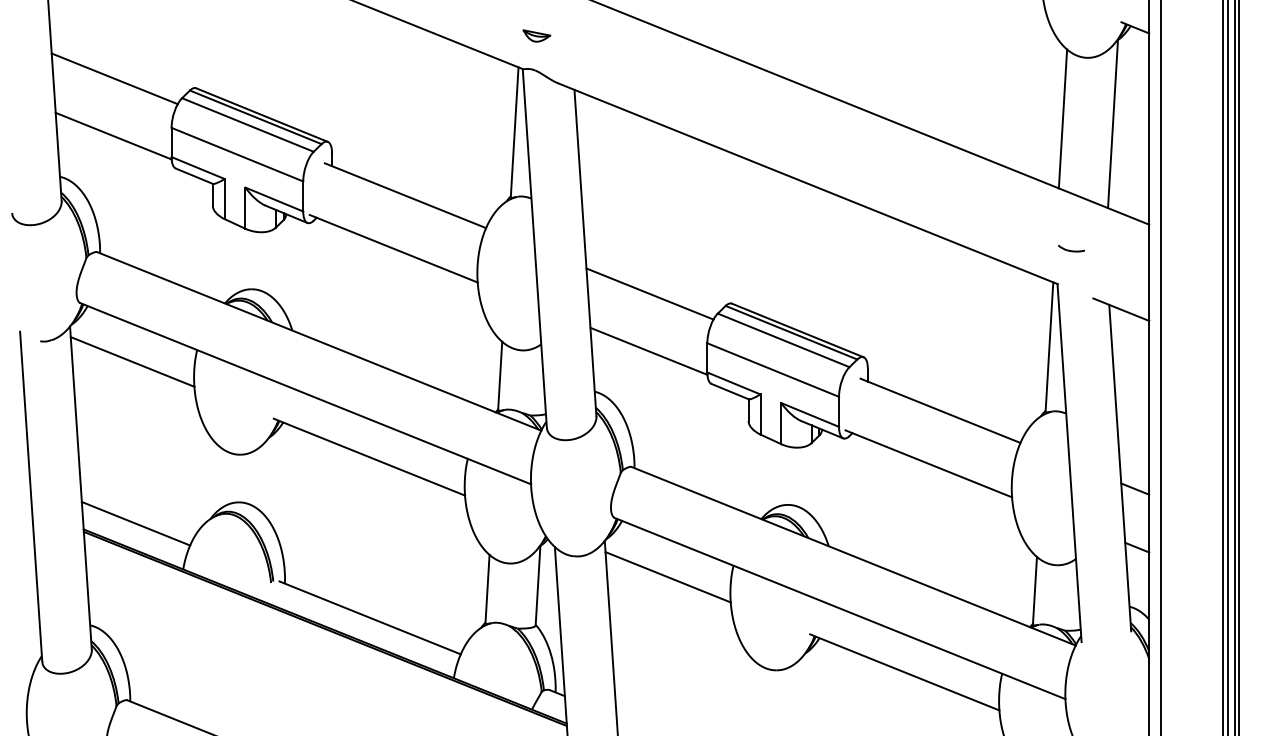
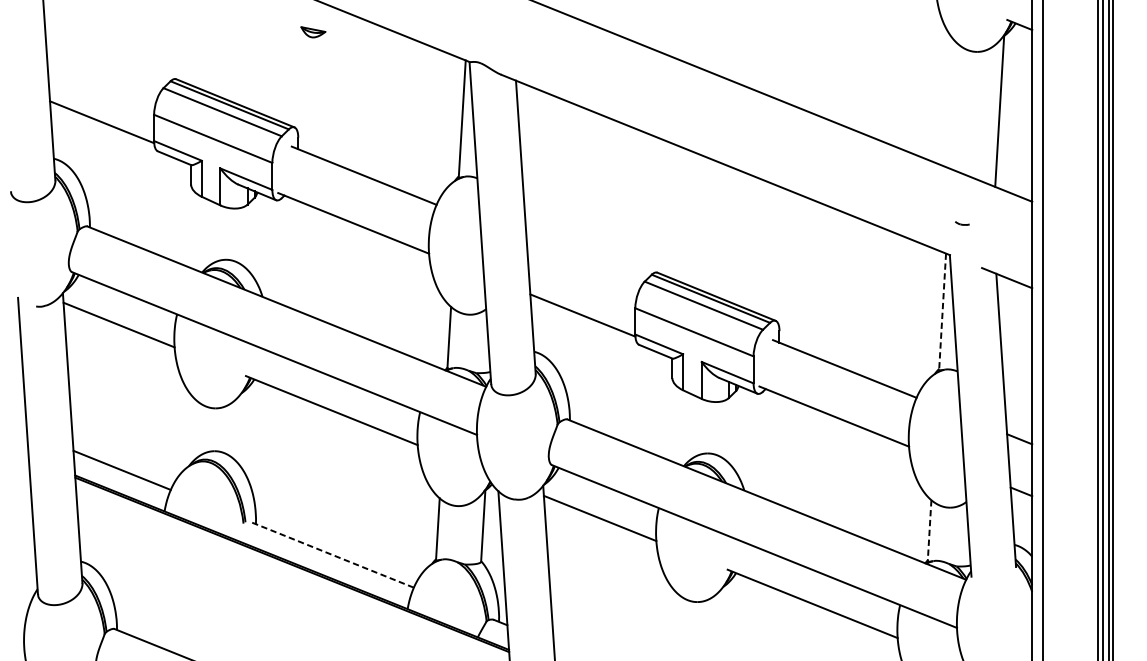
part: (536, 35) -> (313, 31), moved
line: (114, 78) -> (102, 70), removed
line: (1062, 118) -> (954, 106), removed
part: (1071, 248) -> (962, 223), size x0.6
line: (649, 293) -> (583, 263), removed
line: (1049, 347) -> (942, 312), solid -> dashed
line: (1034, 590) -> (929, 530), solid -> dashed
line: (370, 617) -> (332, 554), solid -> dashed

